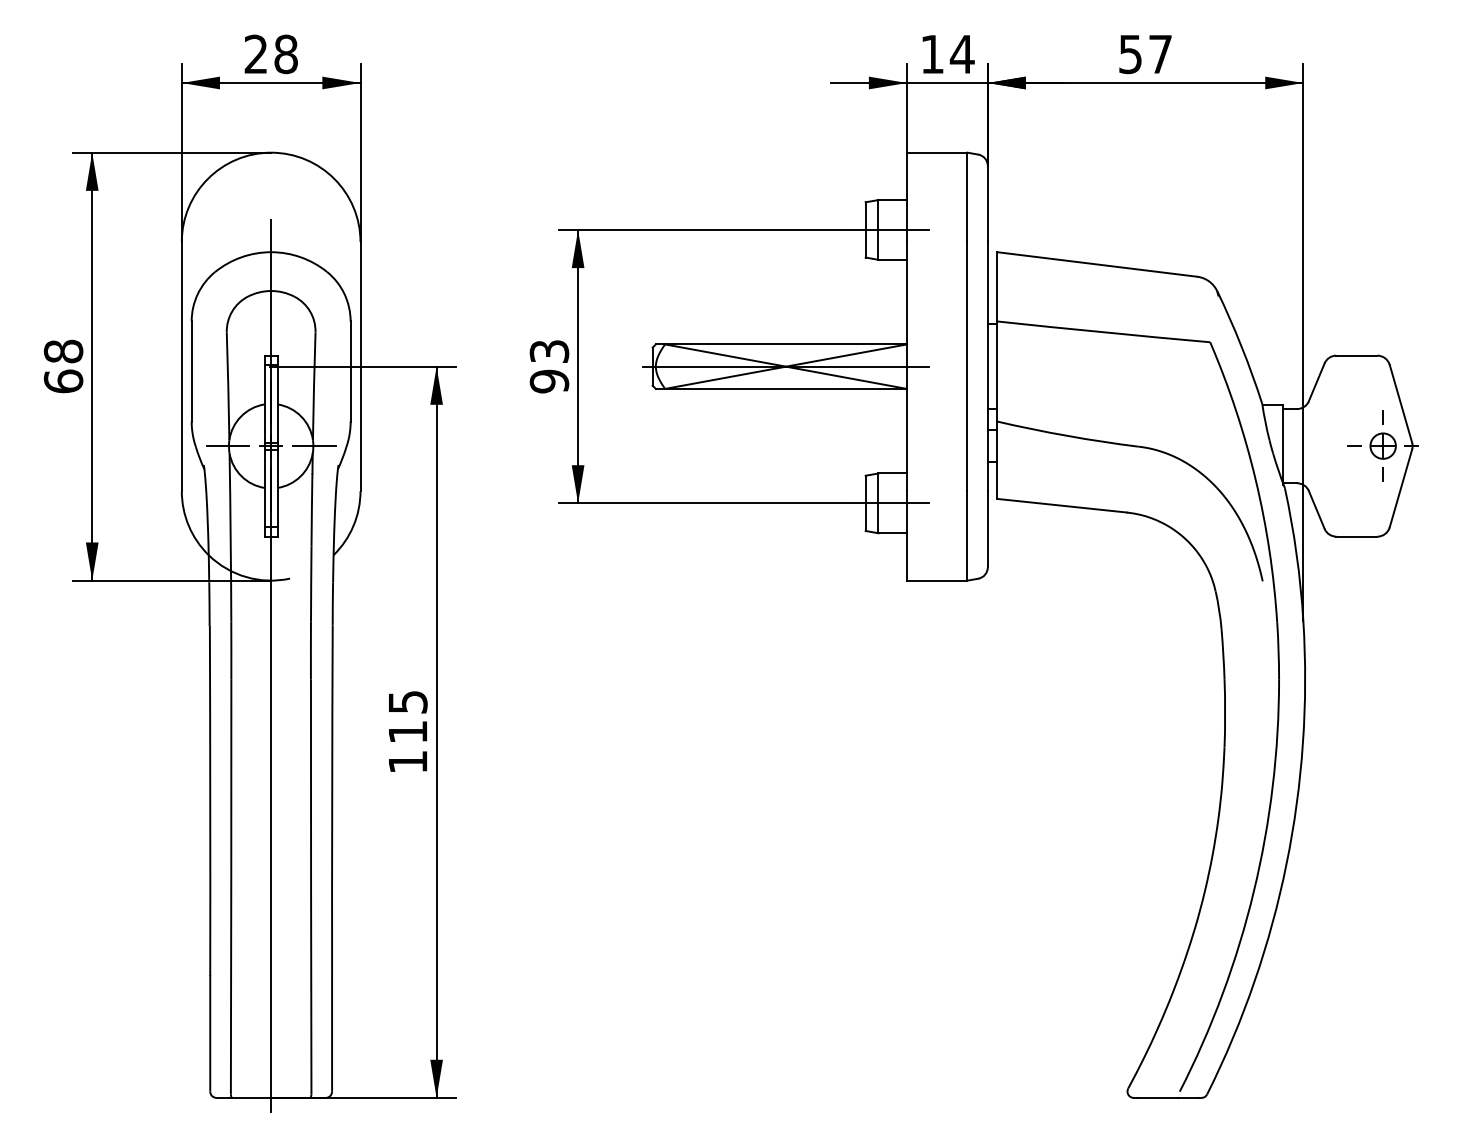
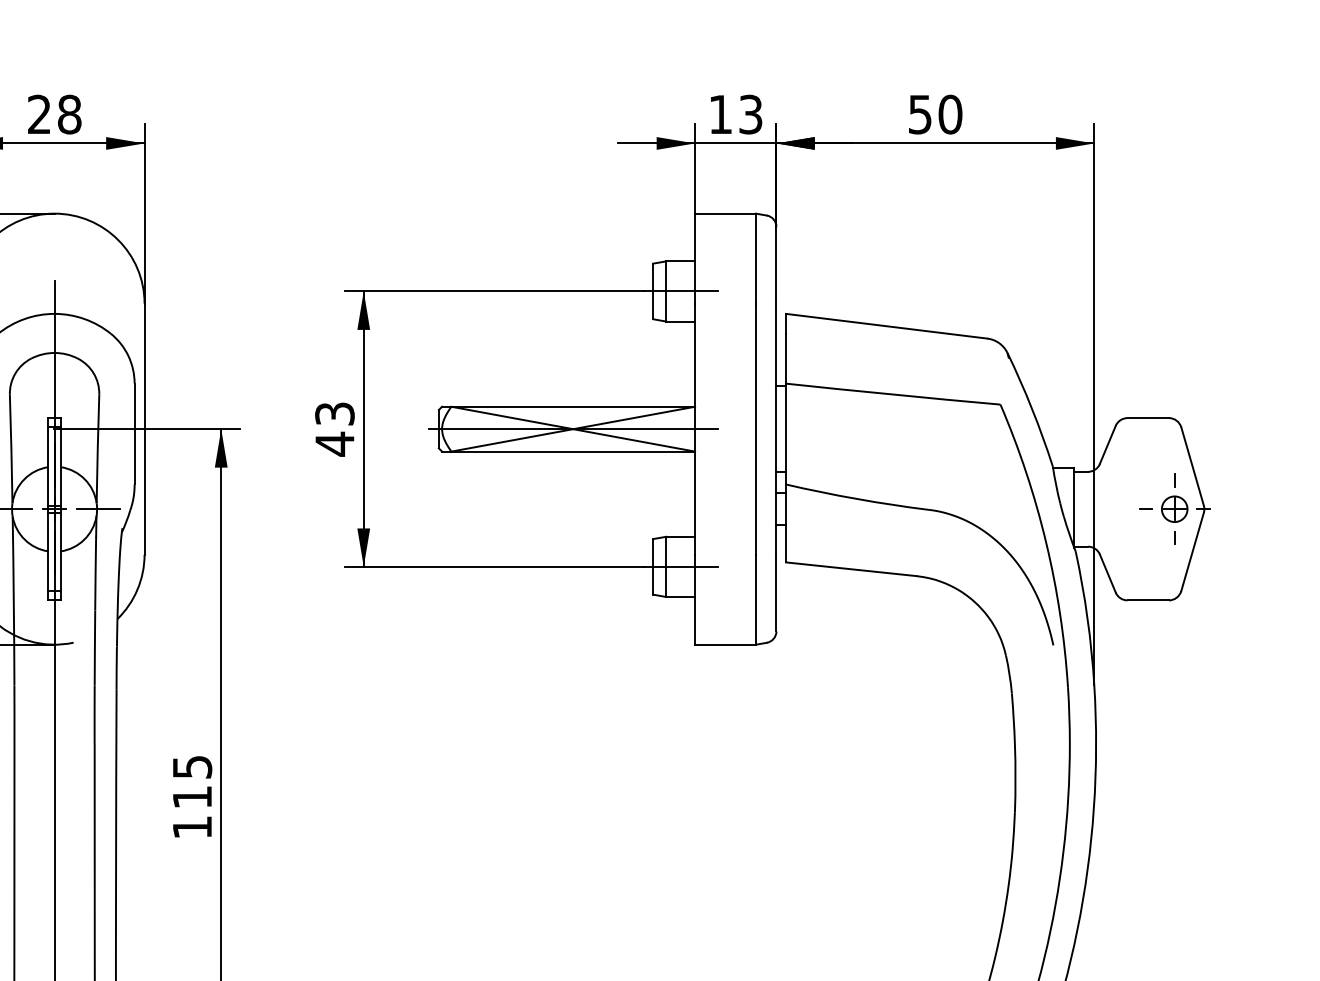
text: (961, 54) -> (749, 114), 14 -> 13
text: (1160, 54) -> (950, 114), 57 -> 50
text: (549, 381) -> (334, 444), 93 -> 43

